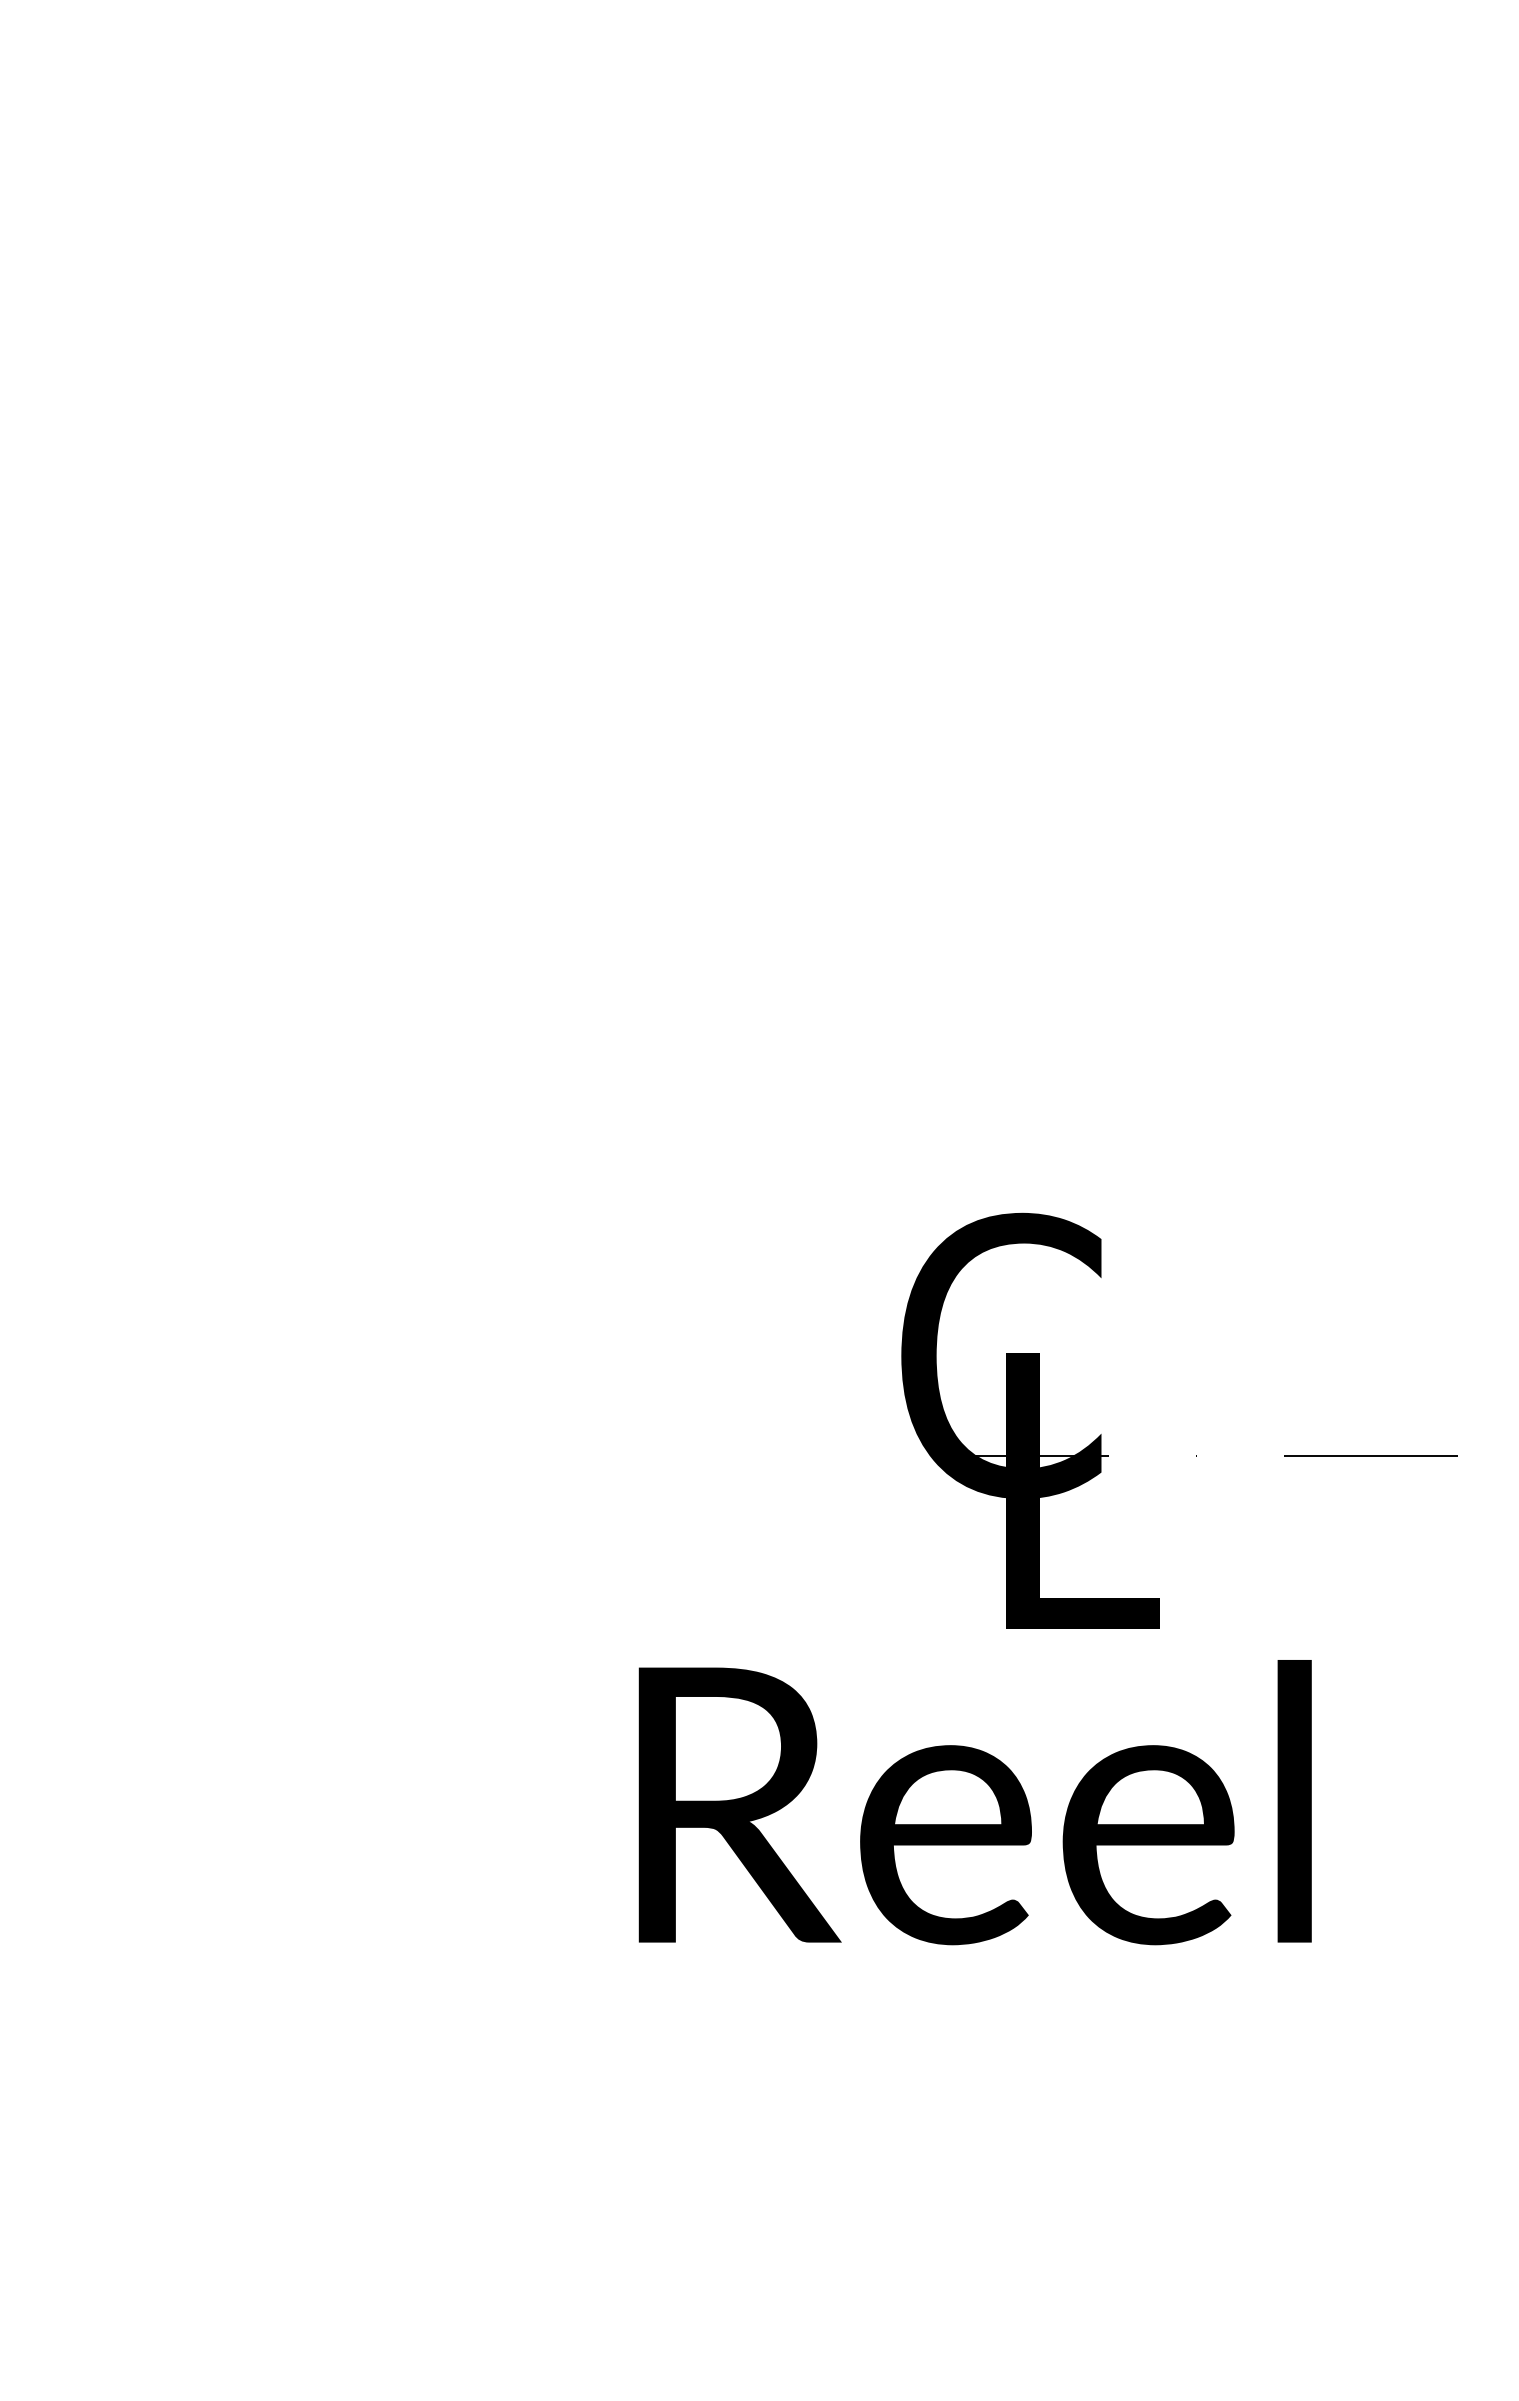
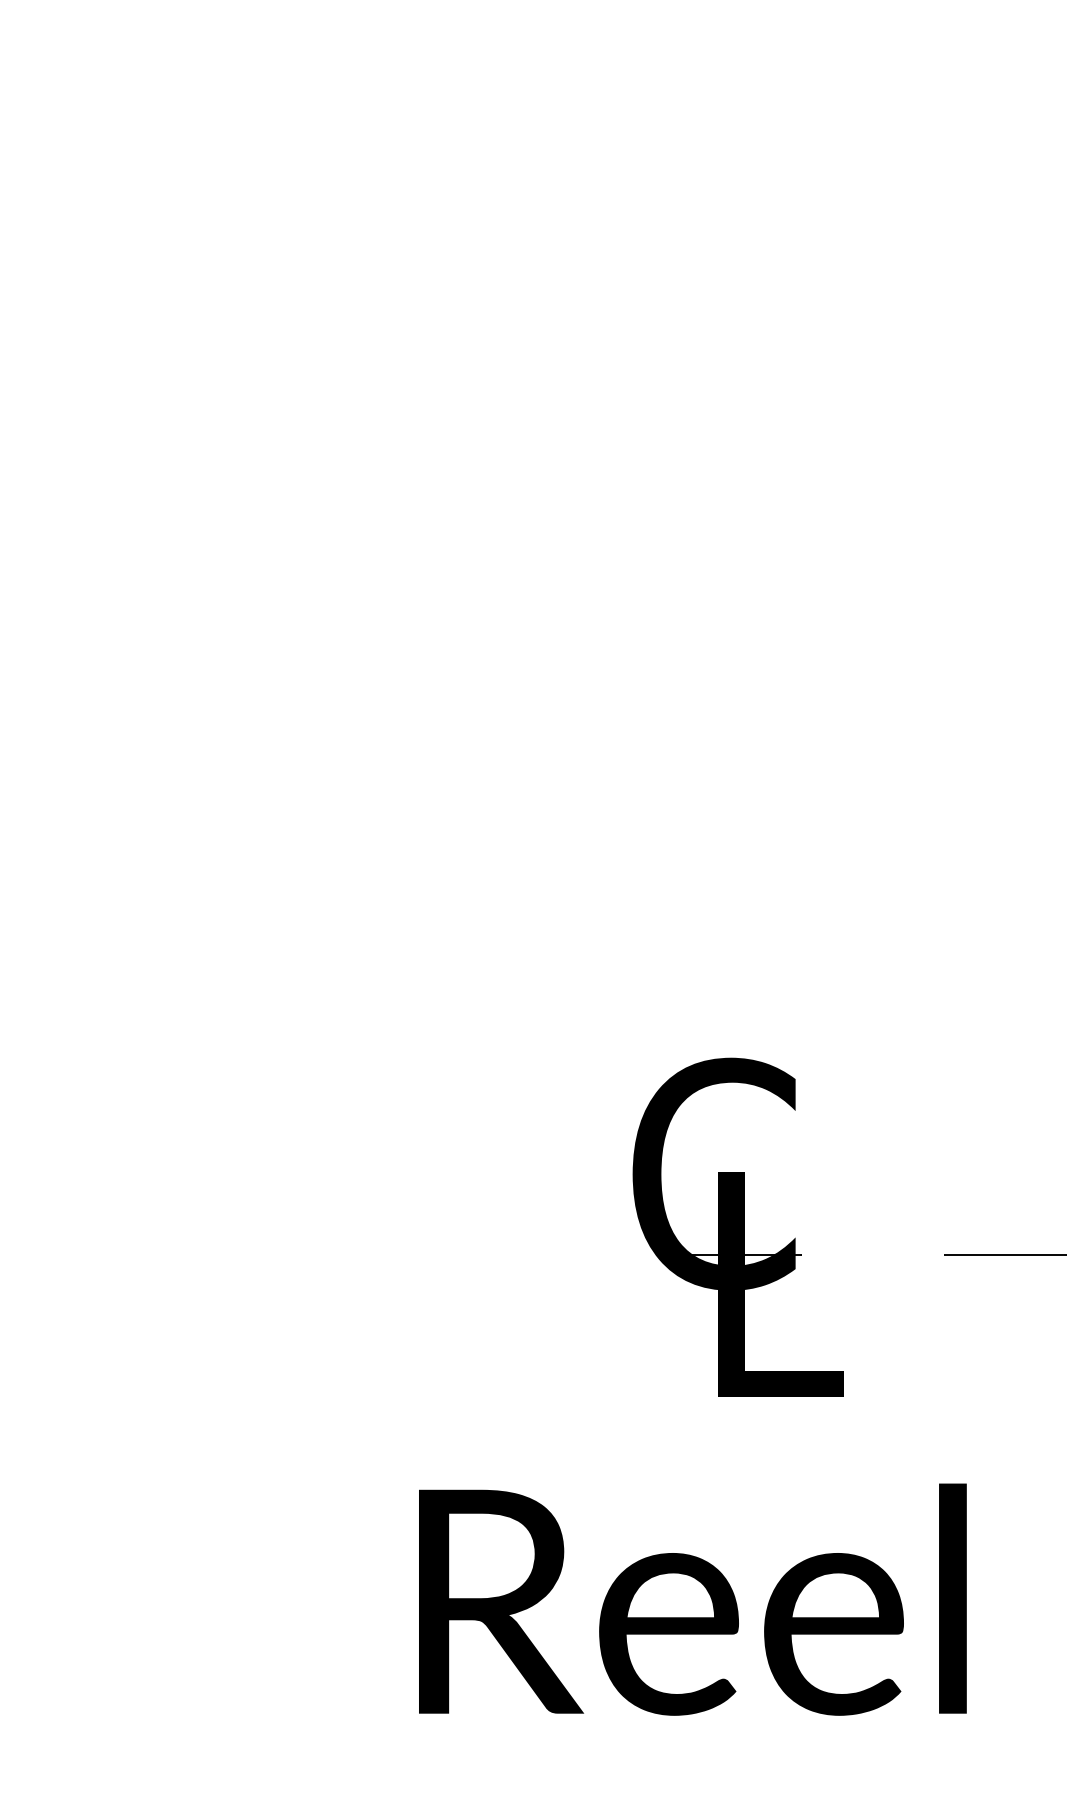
text: (974, 1802) -> (692, 1599), moved

